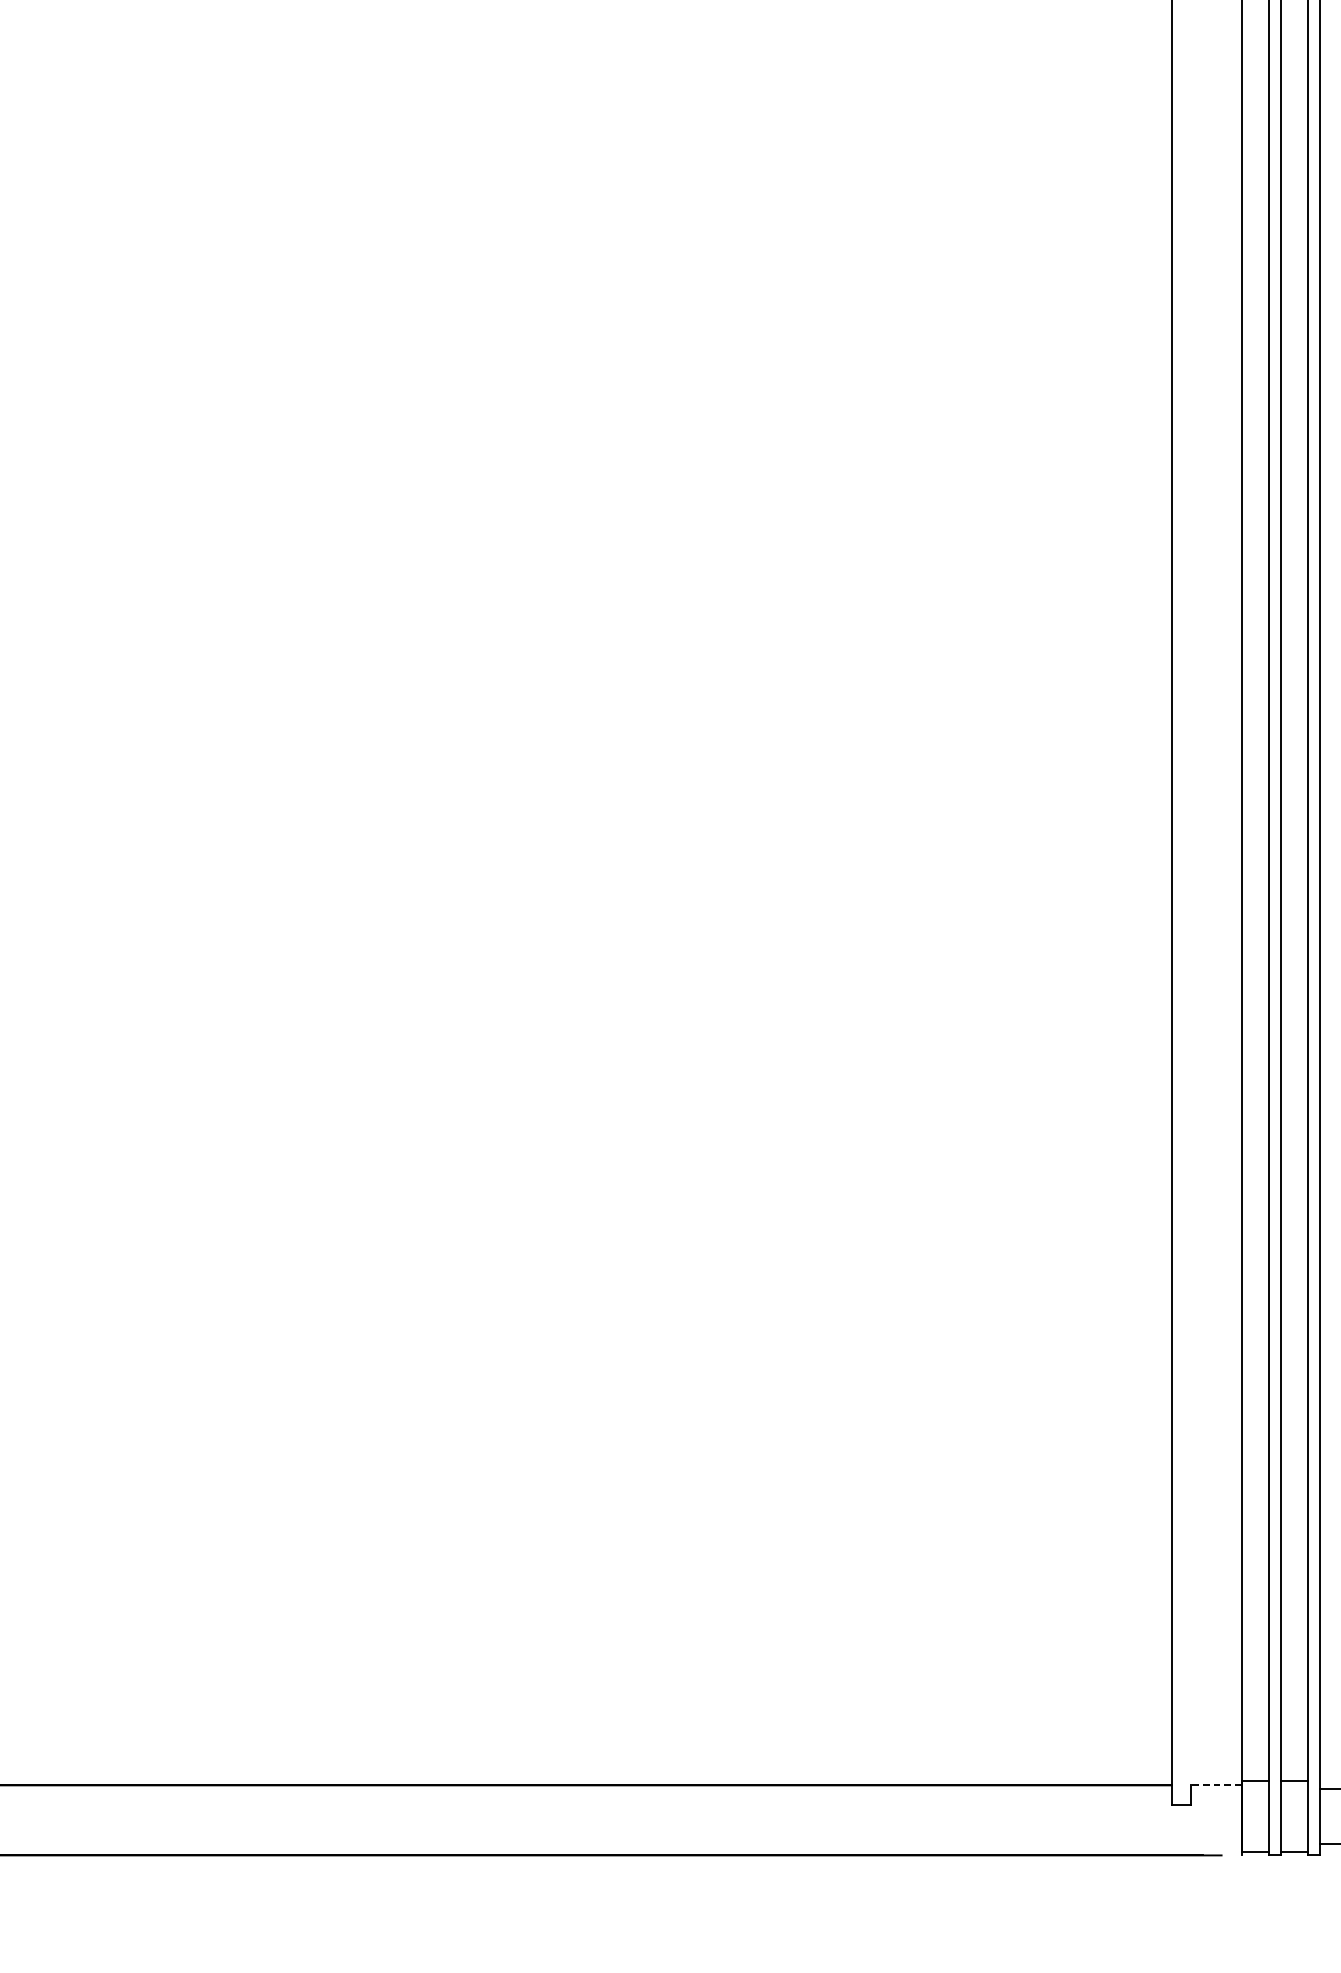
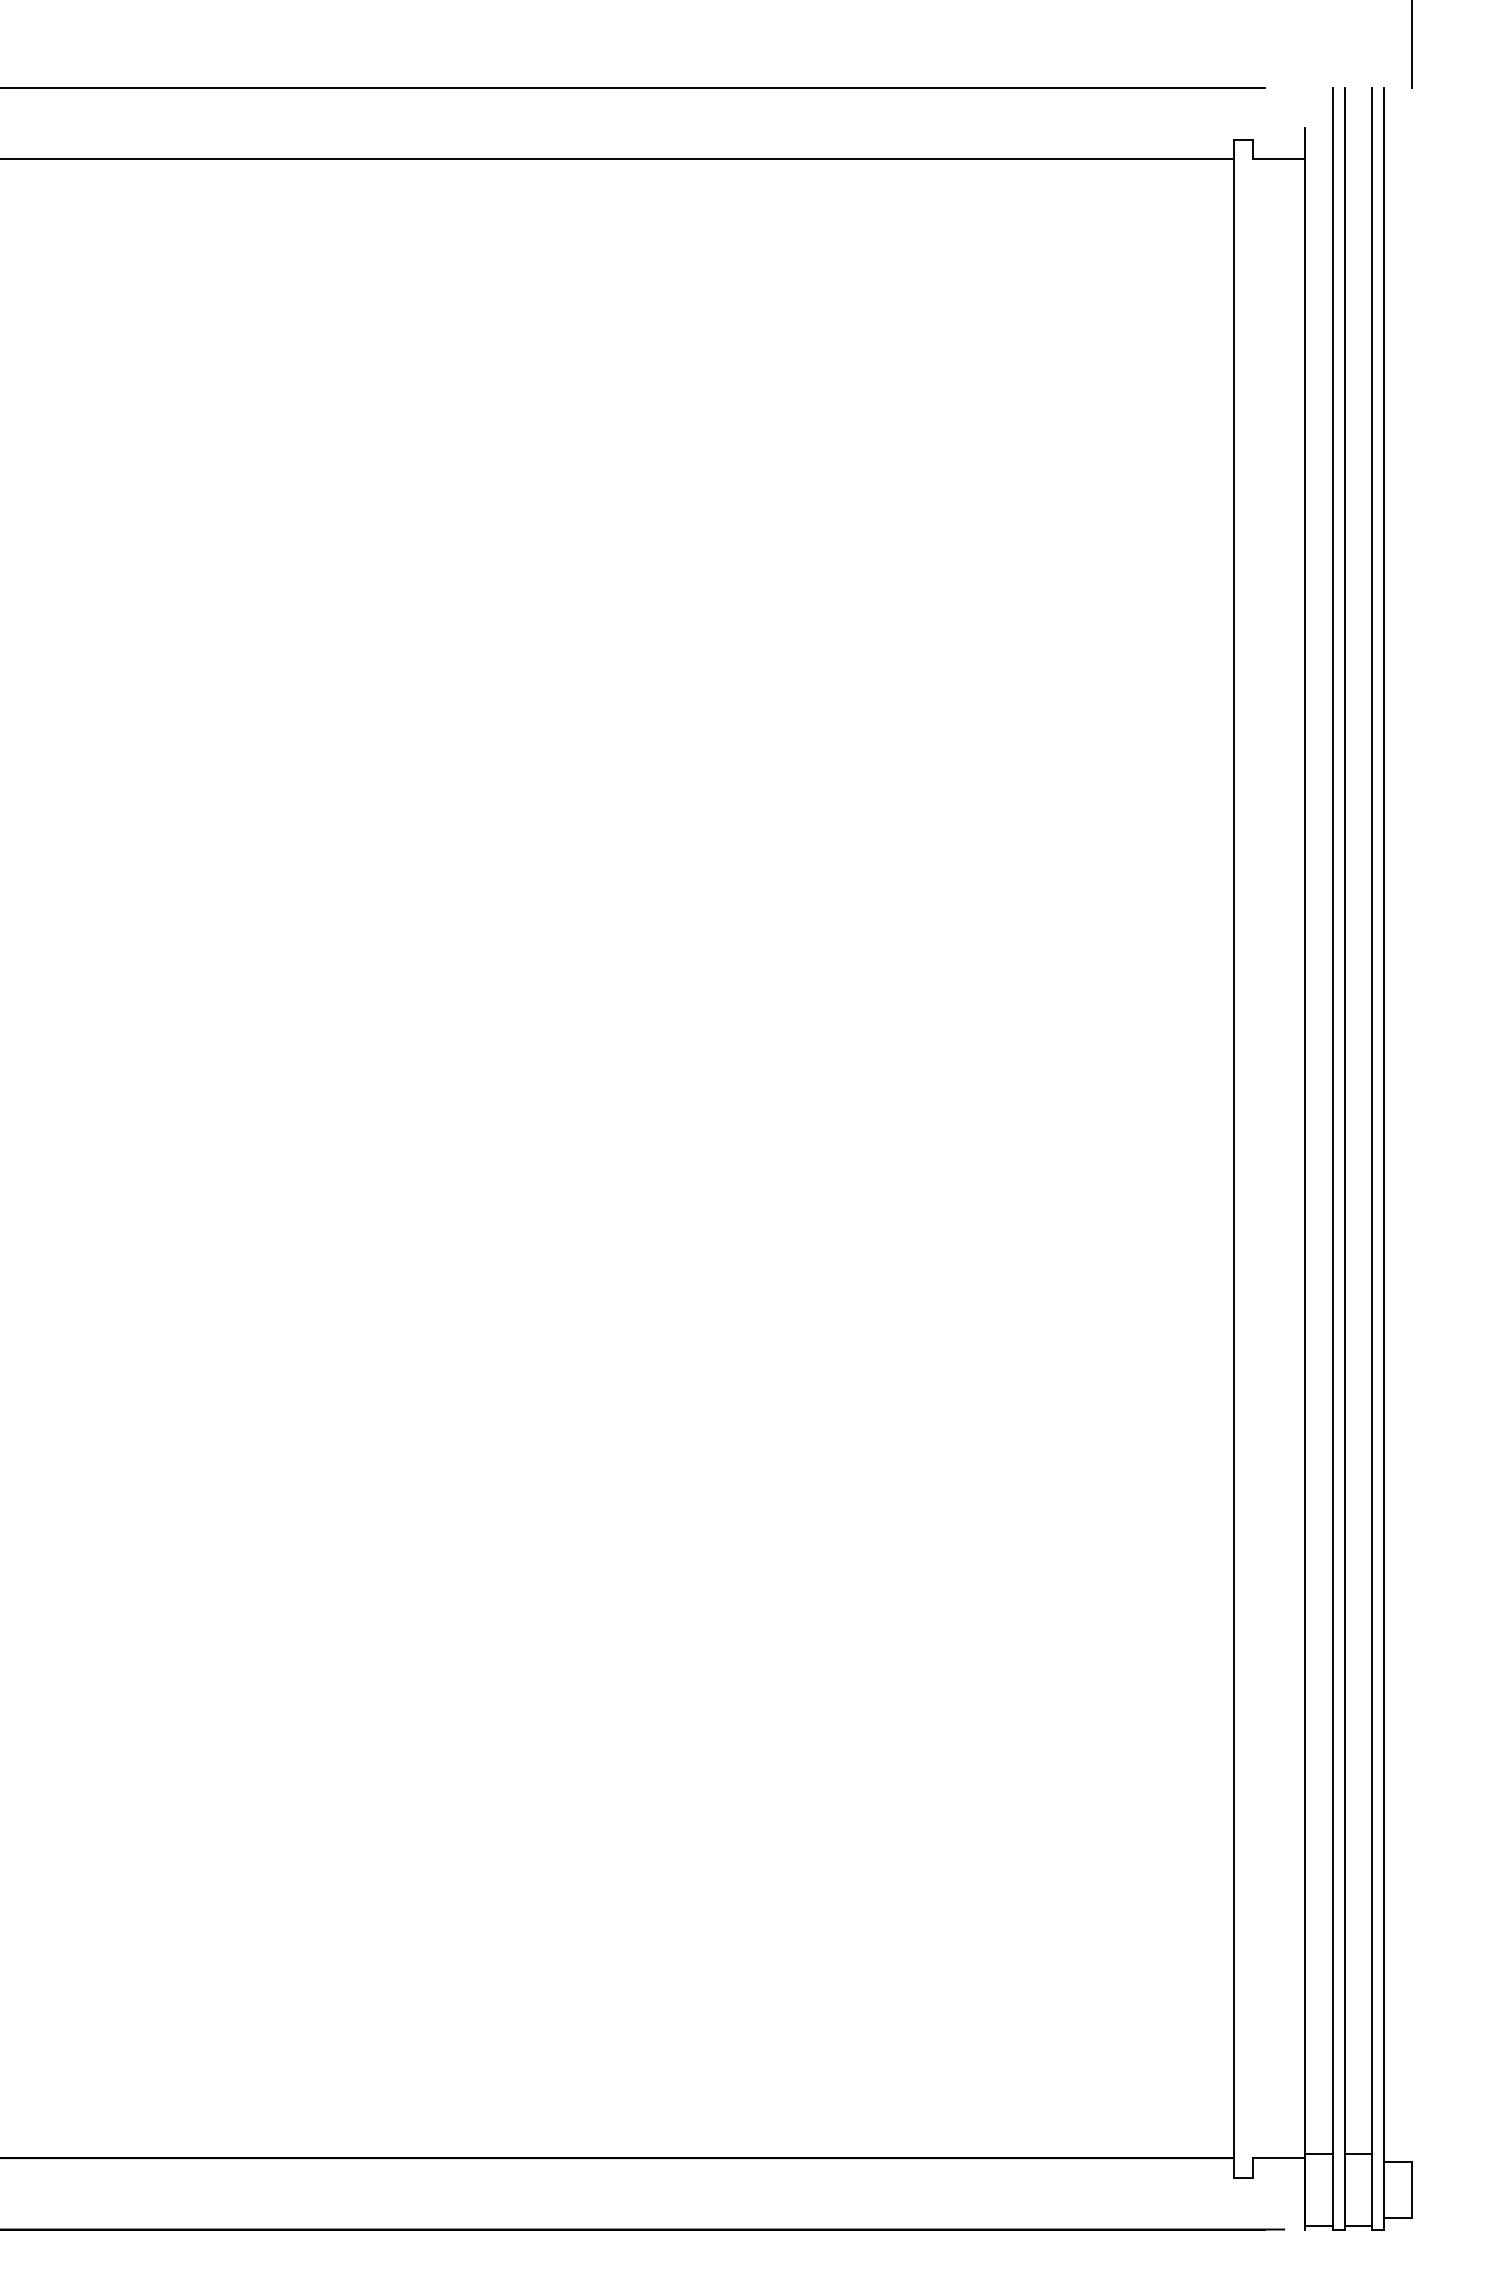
line: (1217, 1785) -> (1279, 2158), dashed -> solid

